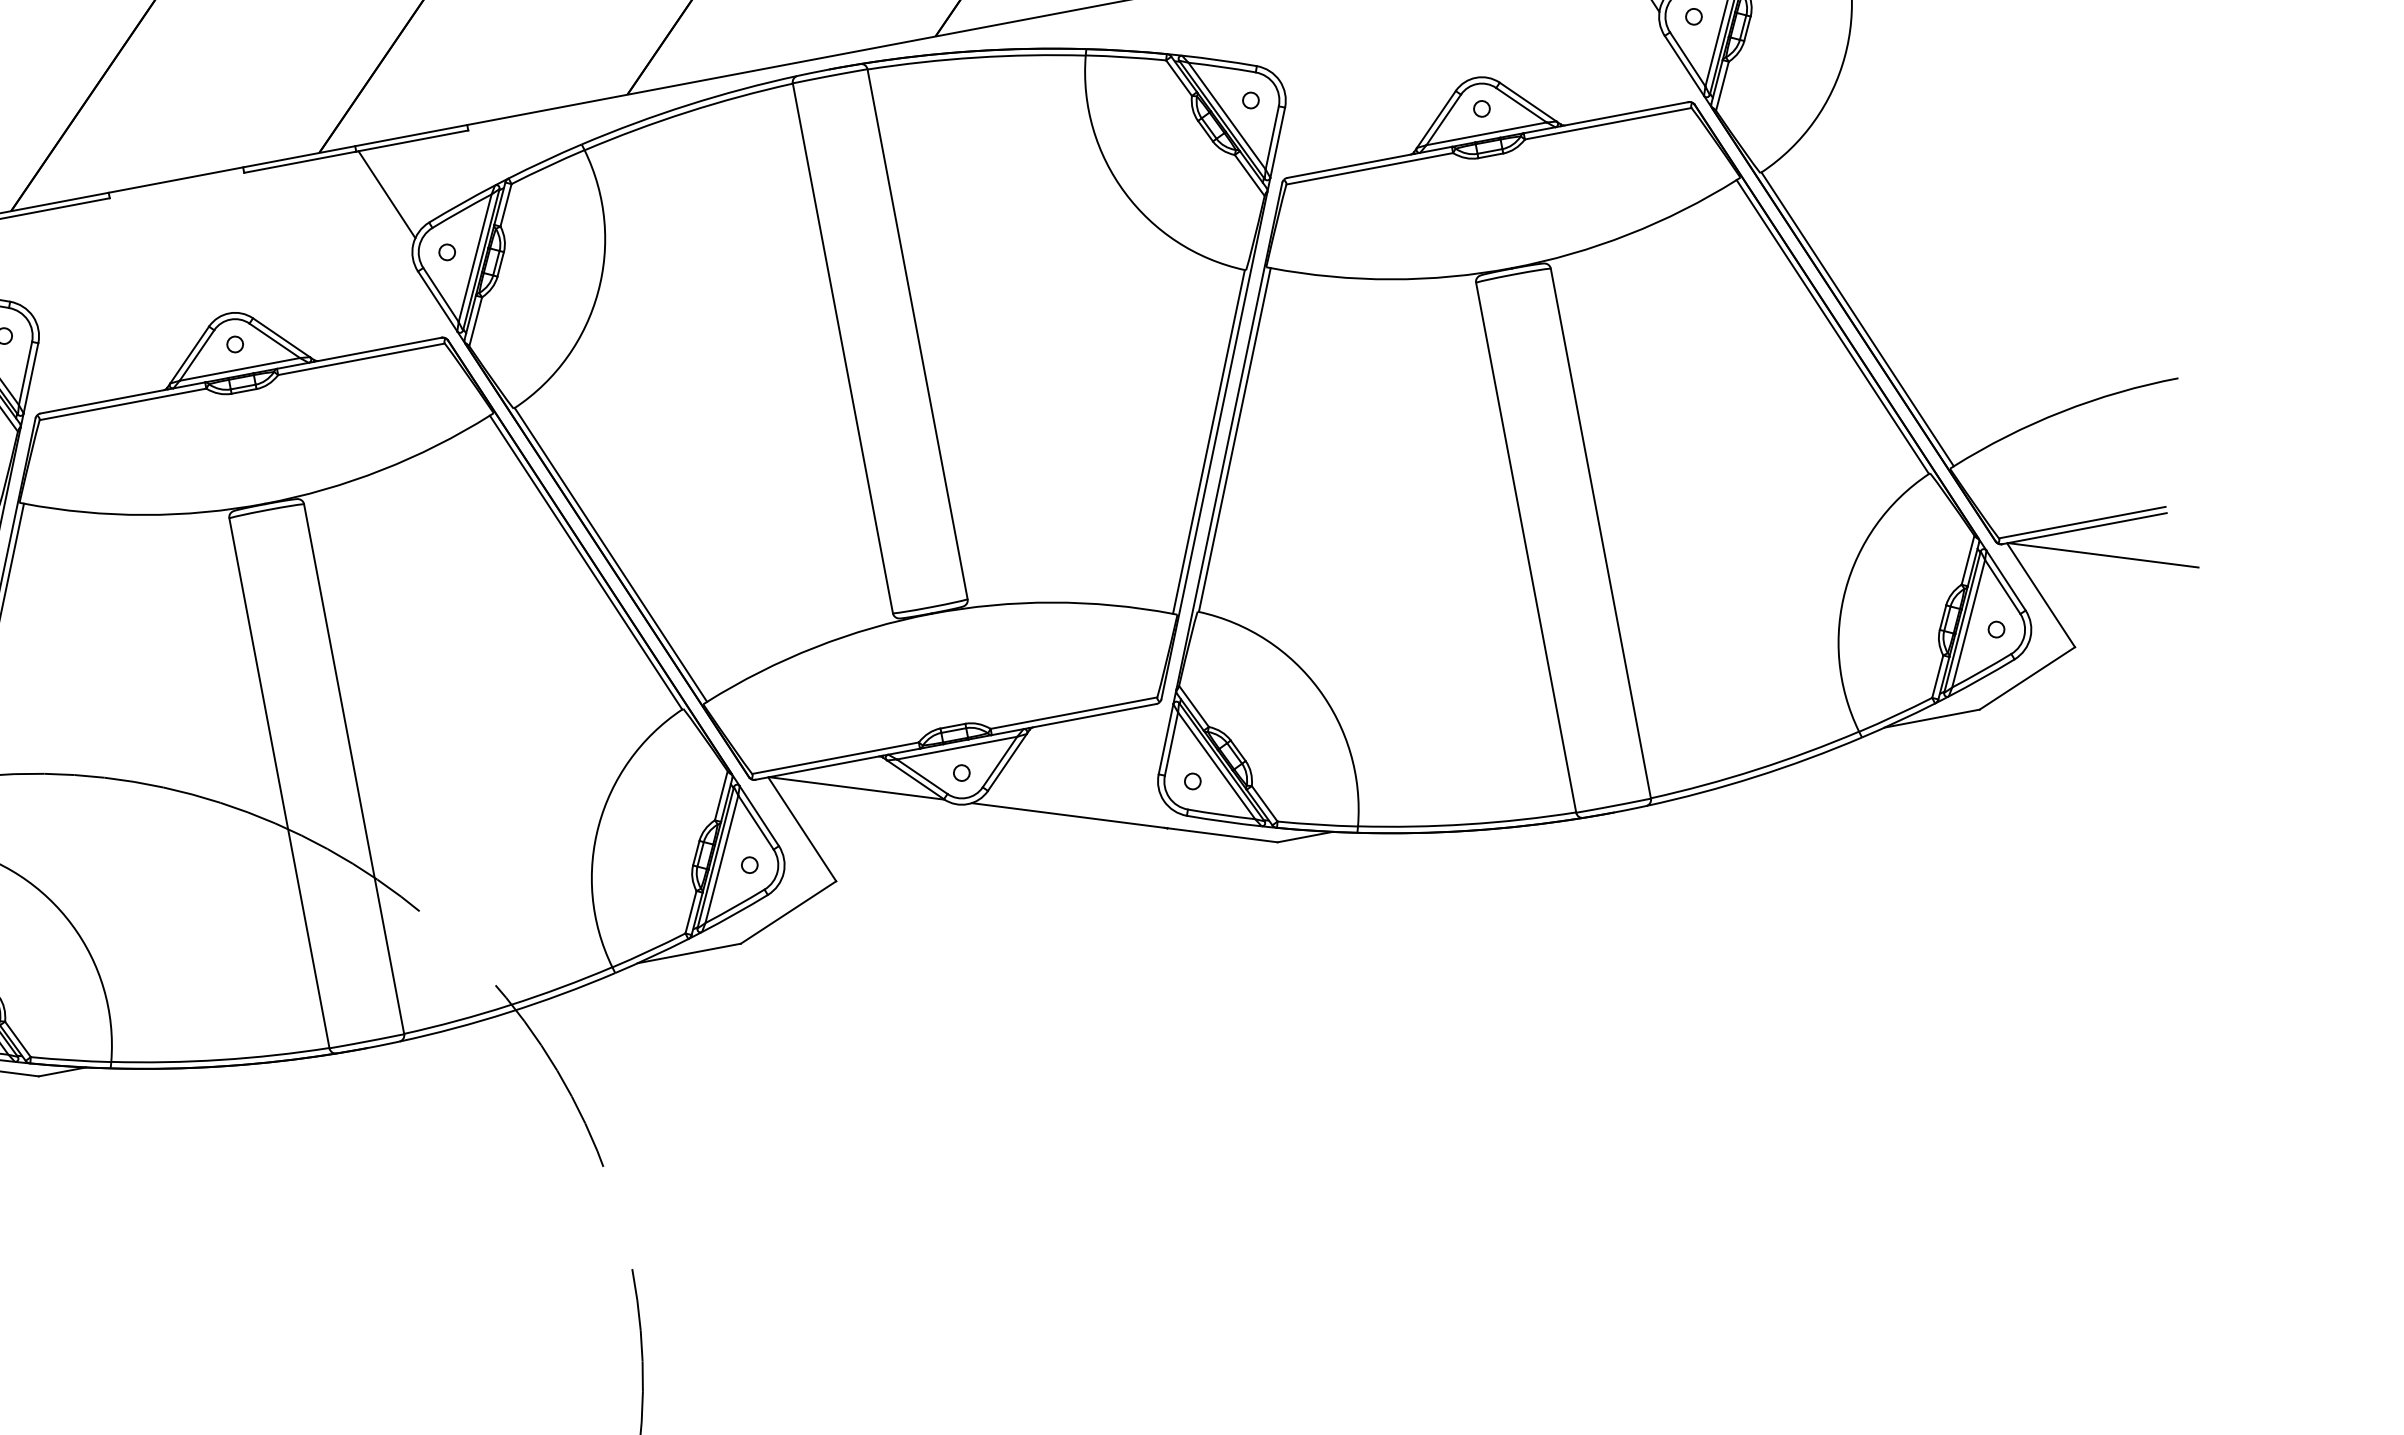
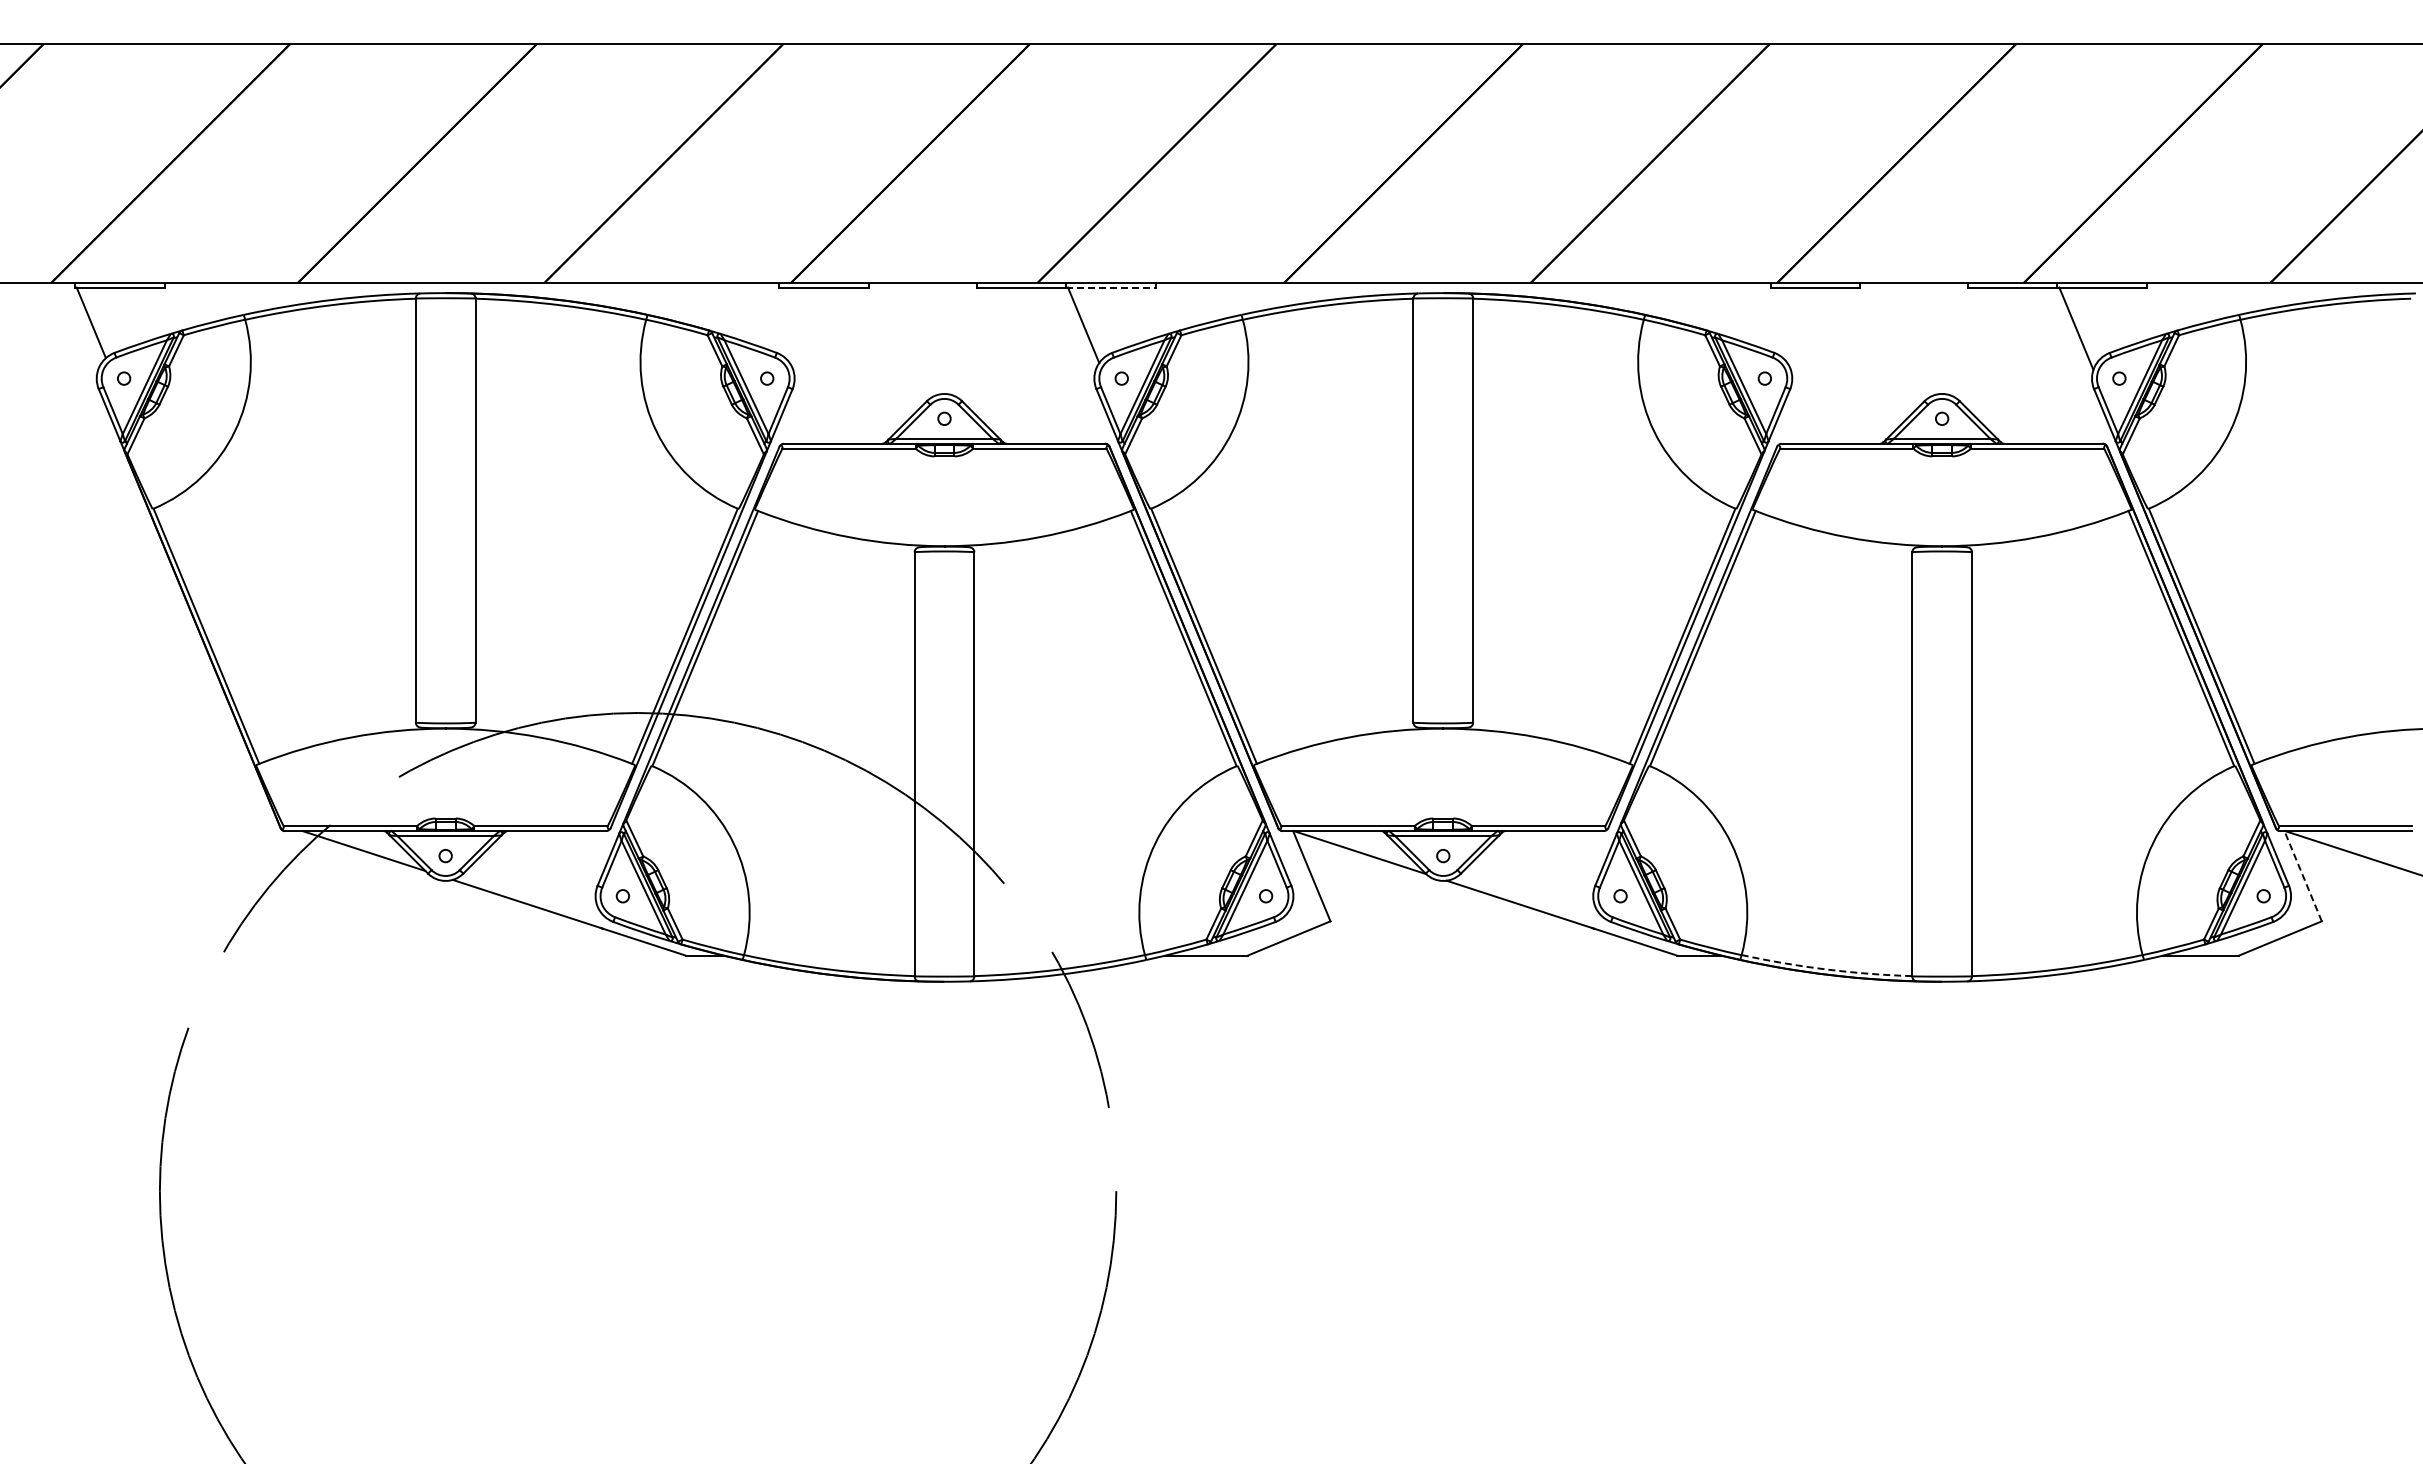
line: (412, 140) -> (1111, 287), solid -> dashed
line: (2041, 595) -> (2303, 876), solid -> dashed
arc: (1467, 824) -> (1826, 969), solid -> dashed

